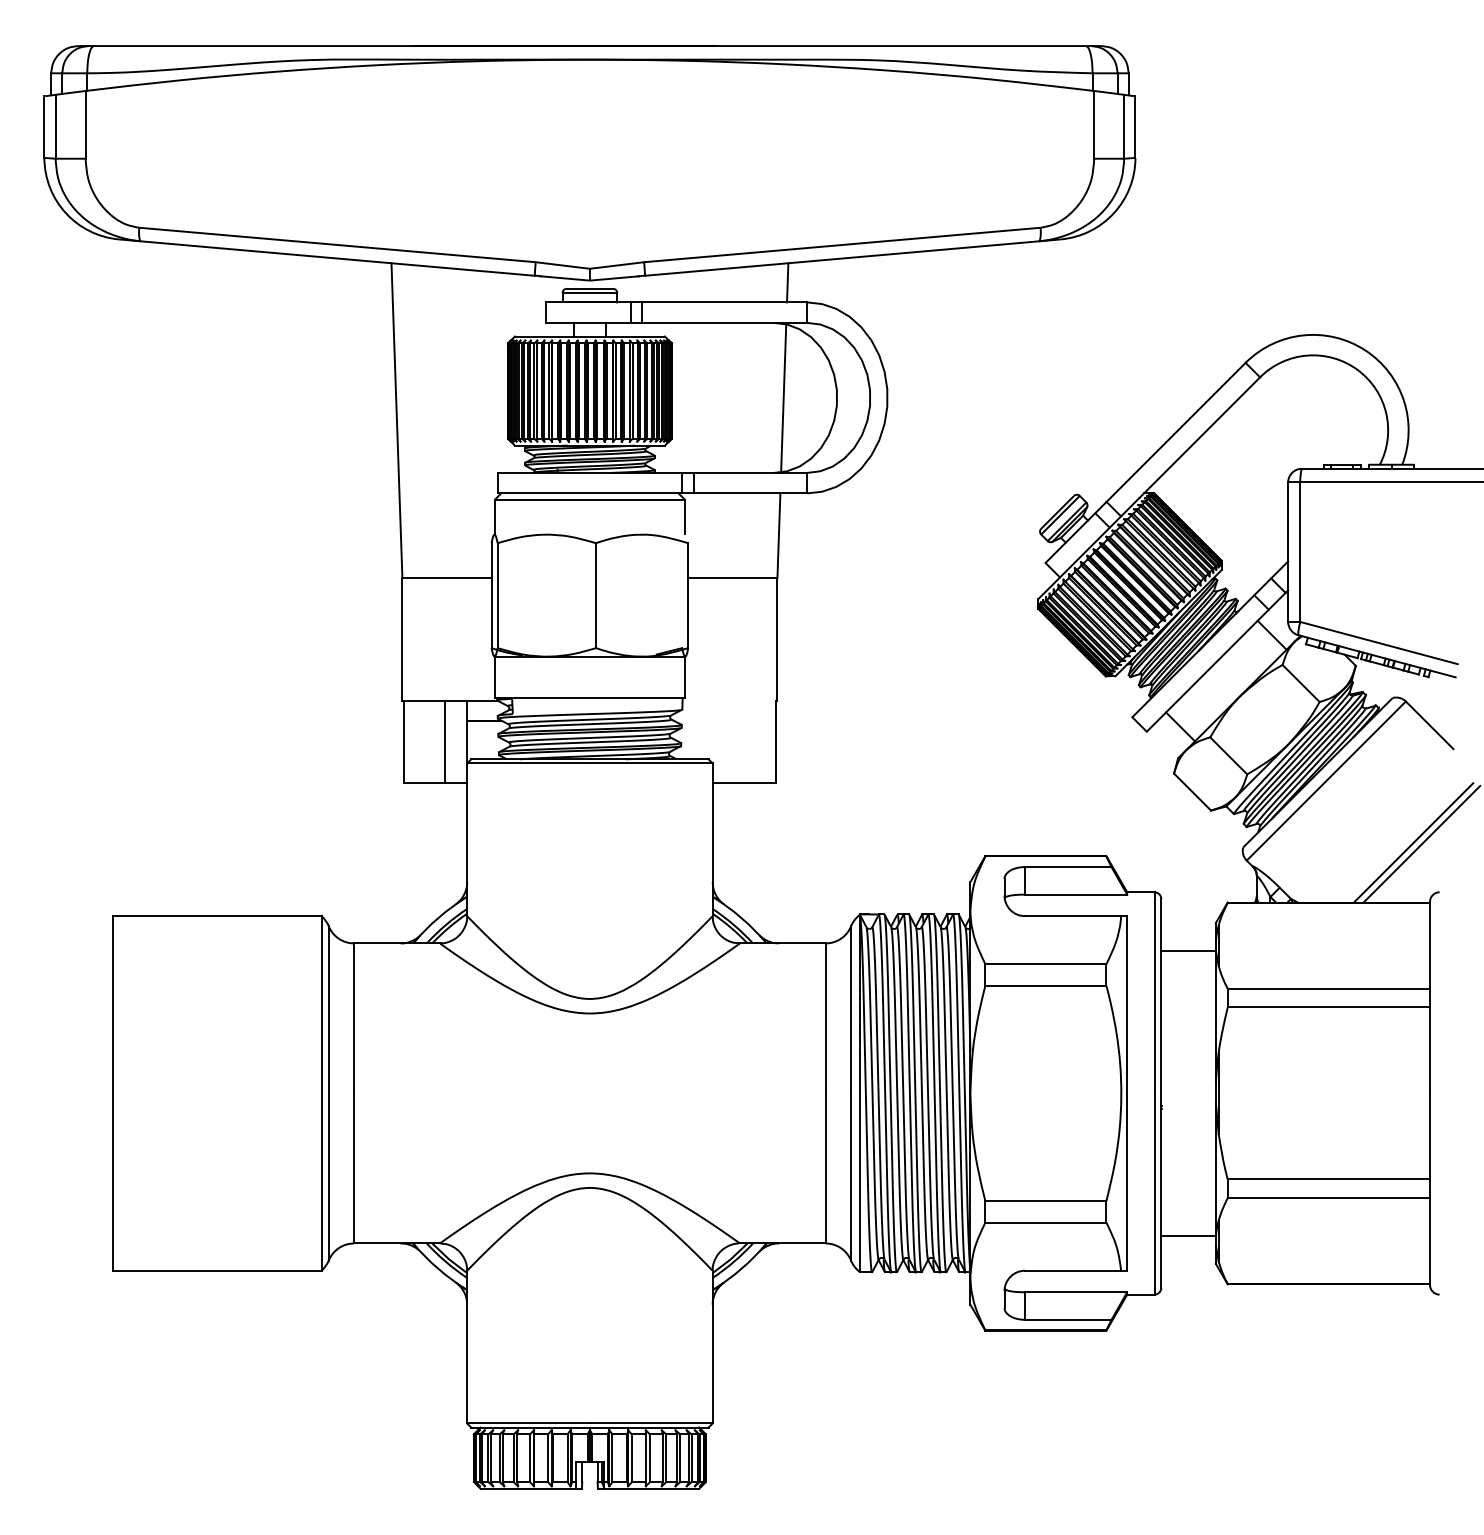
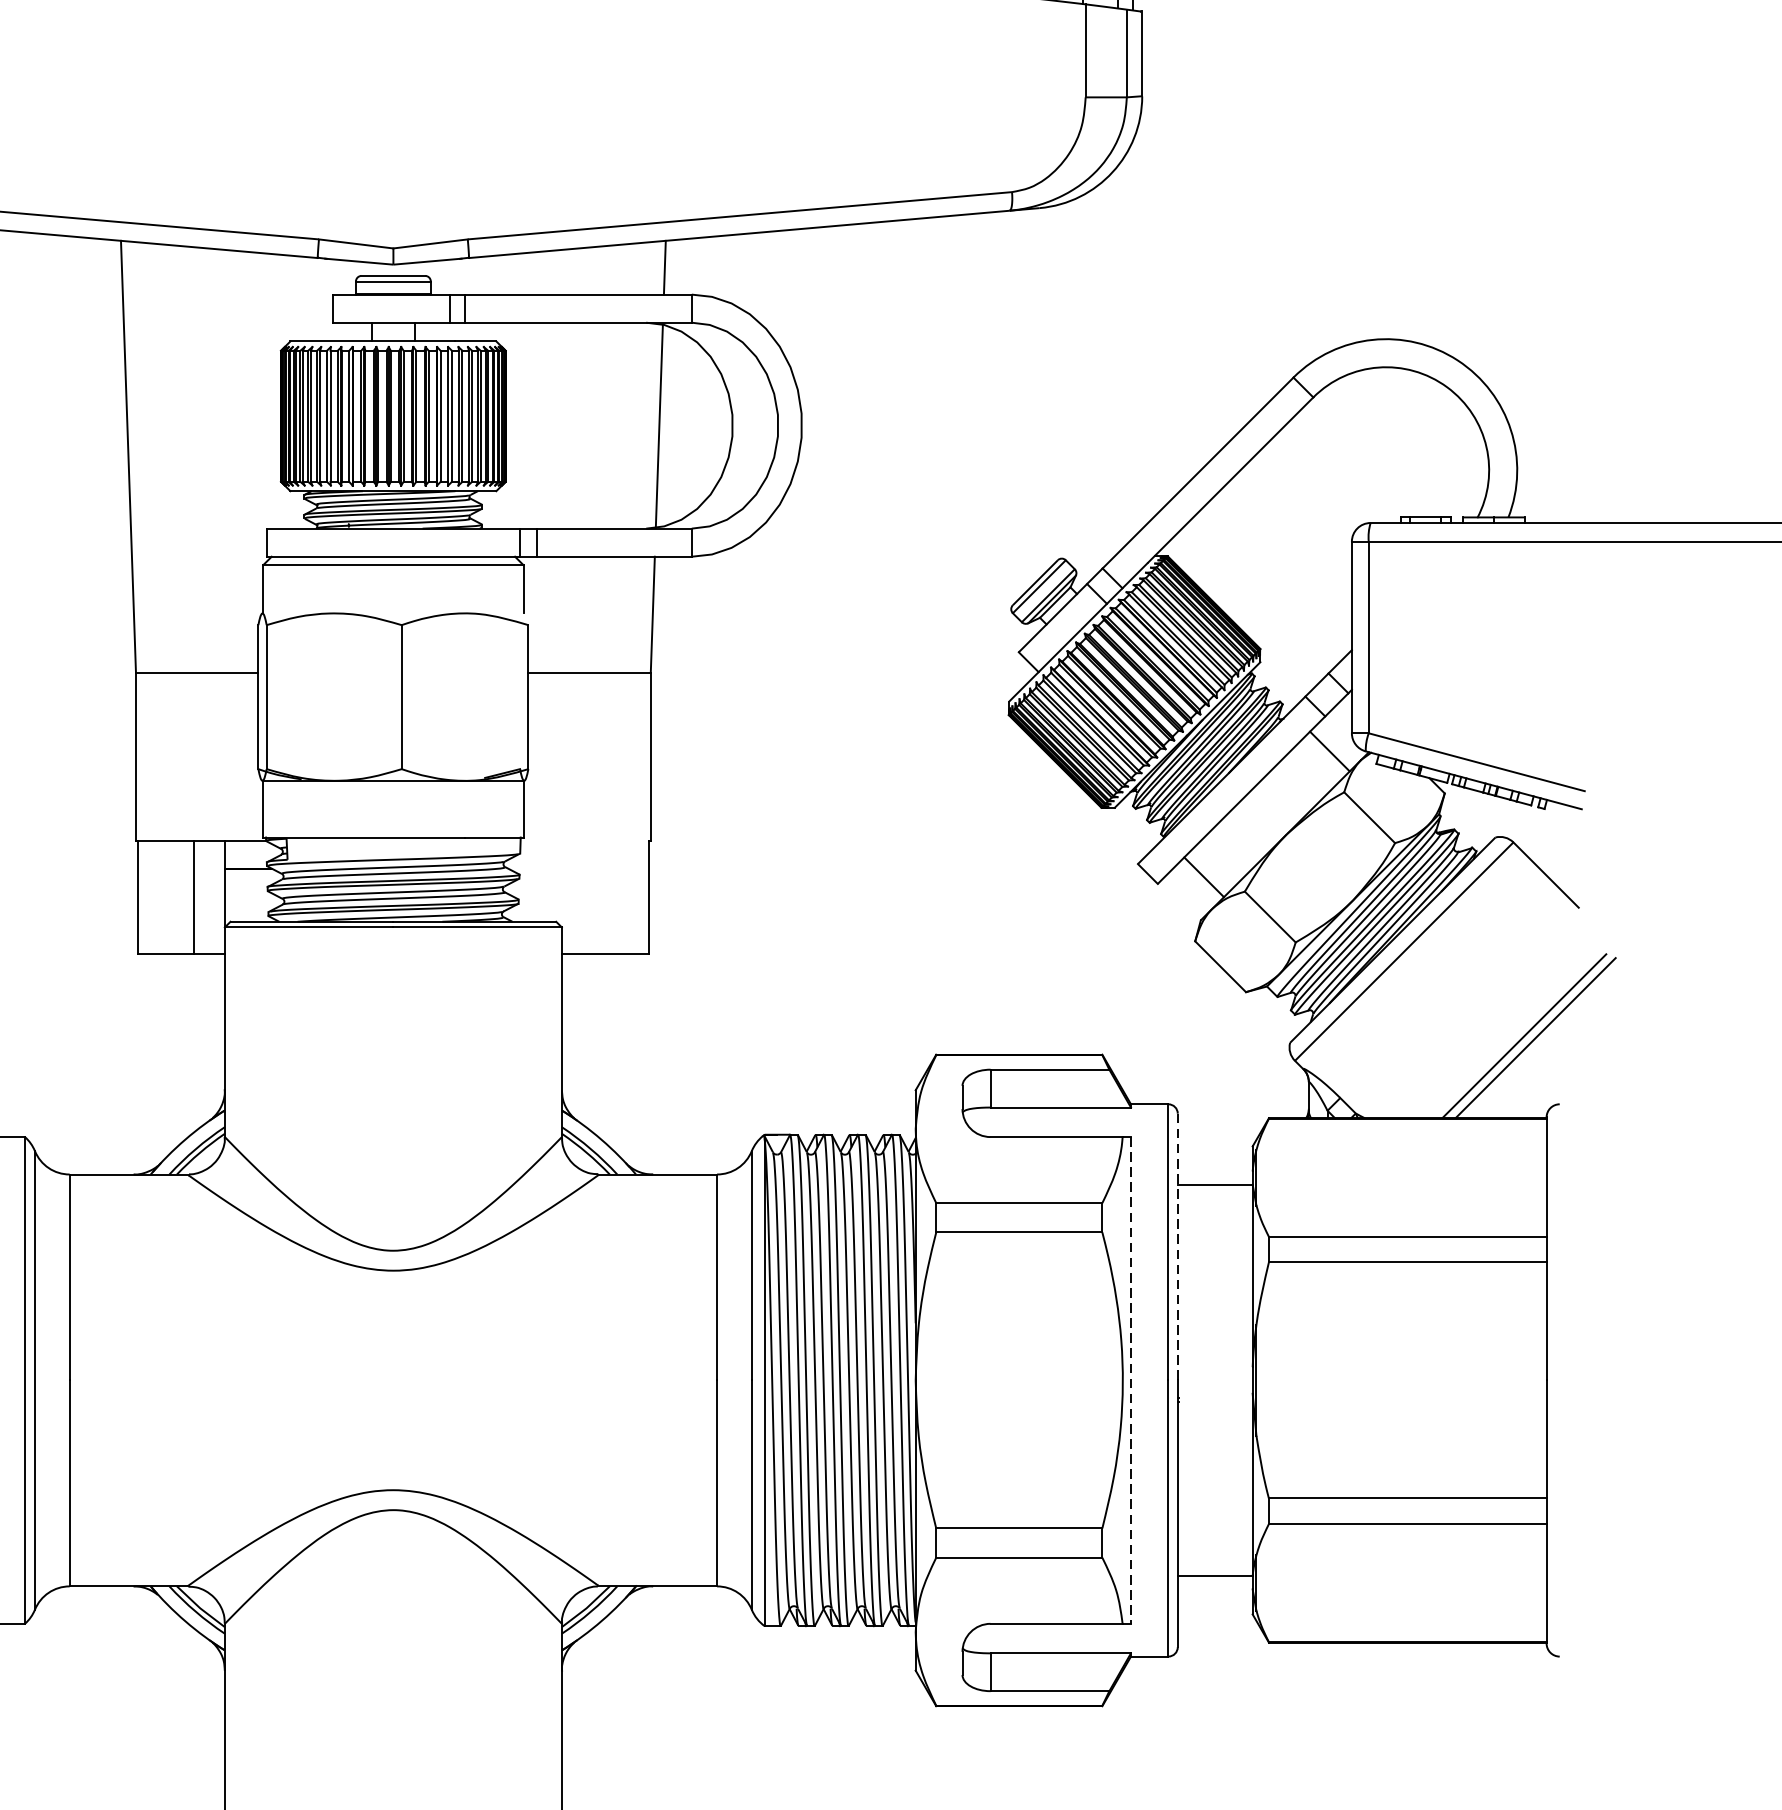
line: (1161, 996) -> (1177, 1247), solid -> dashed
line: (1127, 1093) -> (1131, 1380), solid -> dashed

